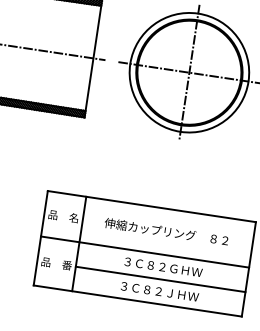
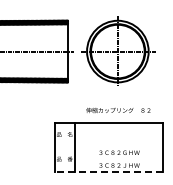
text: (166, 231) -> (118, 110), moved
line: (144, 252) -> (108, 146), removed
line: (159, 279) -> (118, 159), removed
line: (137, 300) -> (108, 171), solid -> dashed

